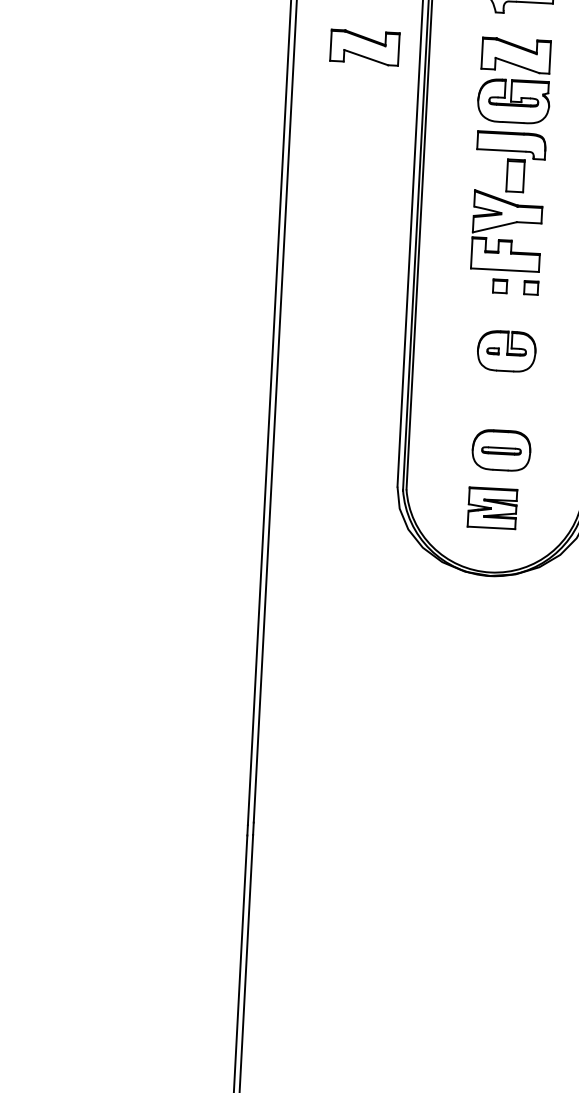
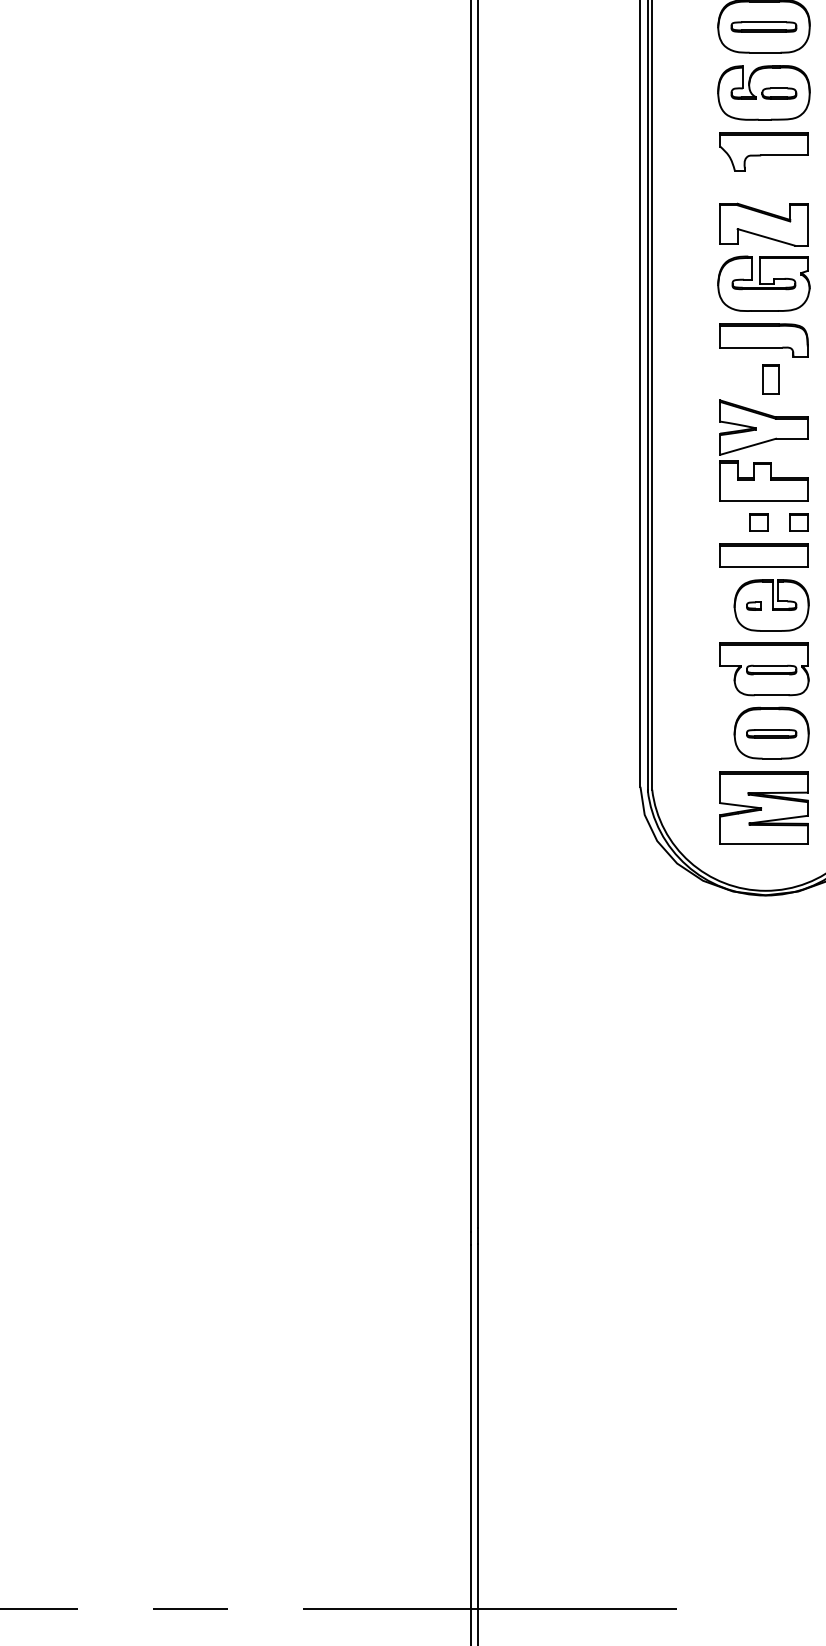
part: (364, 47) -> (568, 224), removed
part: (514, 175) -> (770, 379), size x0.71
part: (502, 312) -> (763, 555), added
part: (498, 400) -> (764, 669), added
part: (492, 507) -> (763, 807), size x1.43

